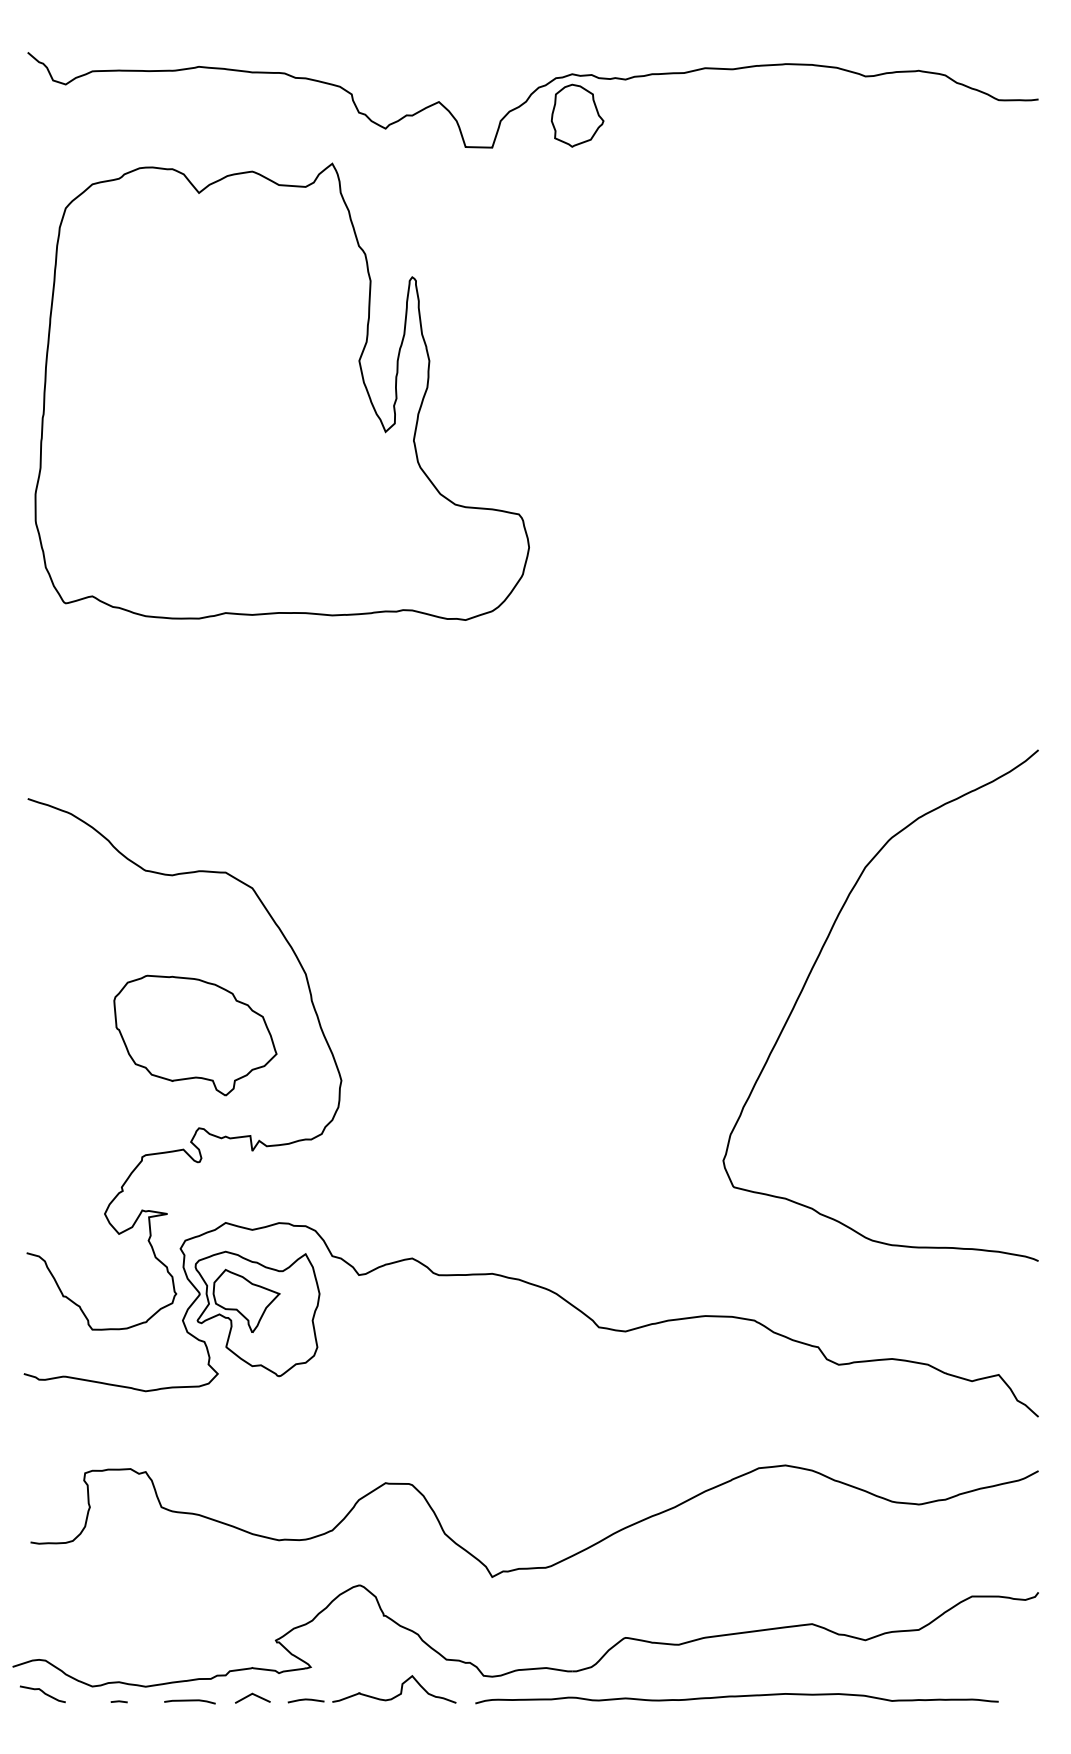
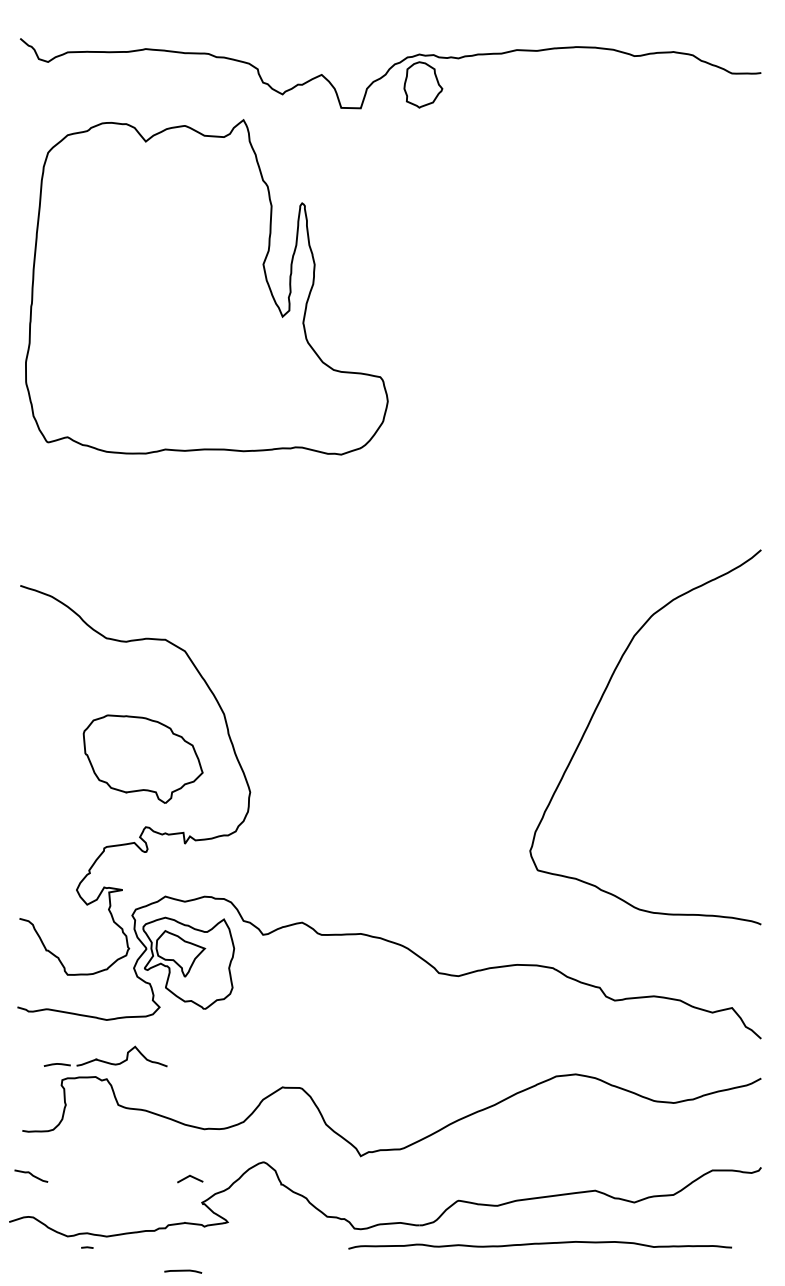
part: (371, 1689) -> (105, 1056), moved
curve: (43, 1693) -> (31, 1175), moved
line: (251, 1696) -> (189, 1177), moved
curve: (190, 1701) -> (183, 1271), moved

